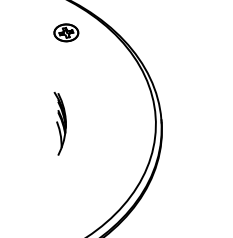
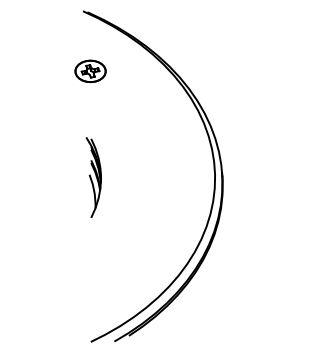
part: (66, 32) -> (90, 71), moved

